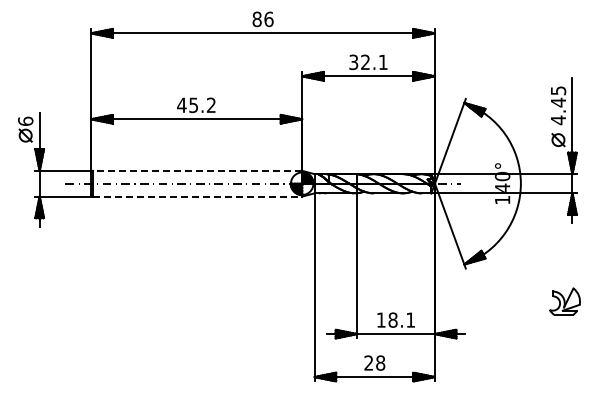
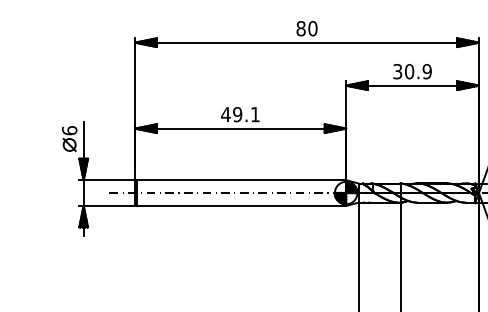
text: (268, 18) -> (312, 27), 86 -> 80
text: (374, 62) -> (418, 71), 32.1 -> 30.9
text: (202, 104) -> (246, 113), 45.2 -> 49.1
line: (197, 170) -> (241, 179), dashed -> solid
line: (197, 196) -> (241, 205), dashed -> solid

